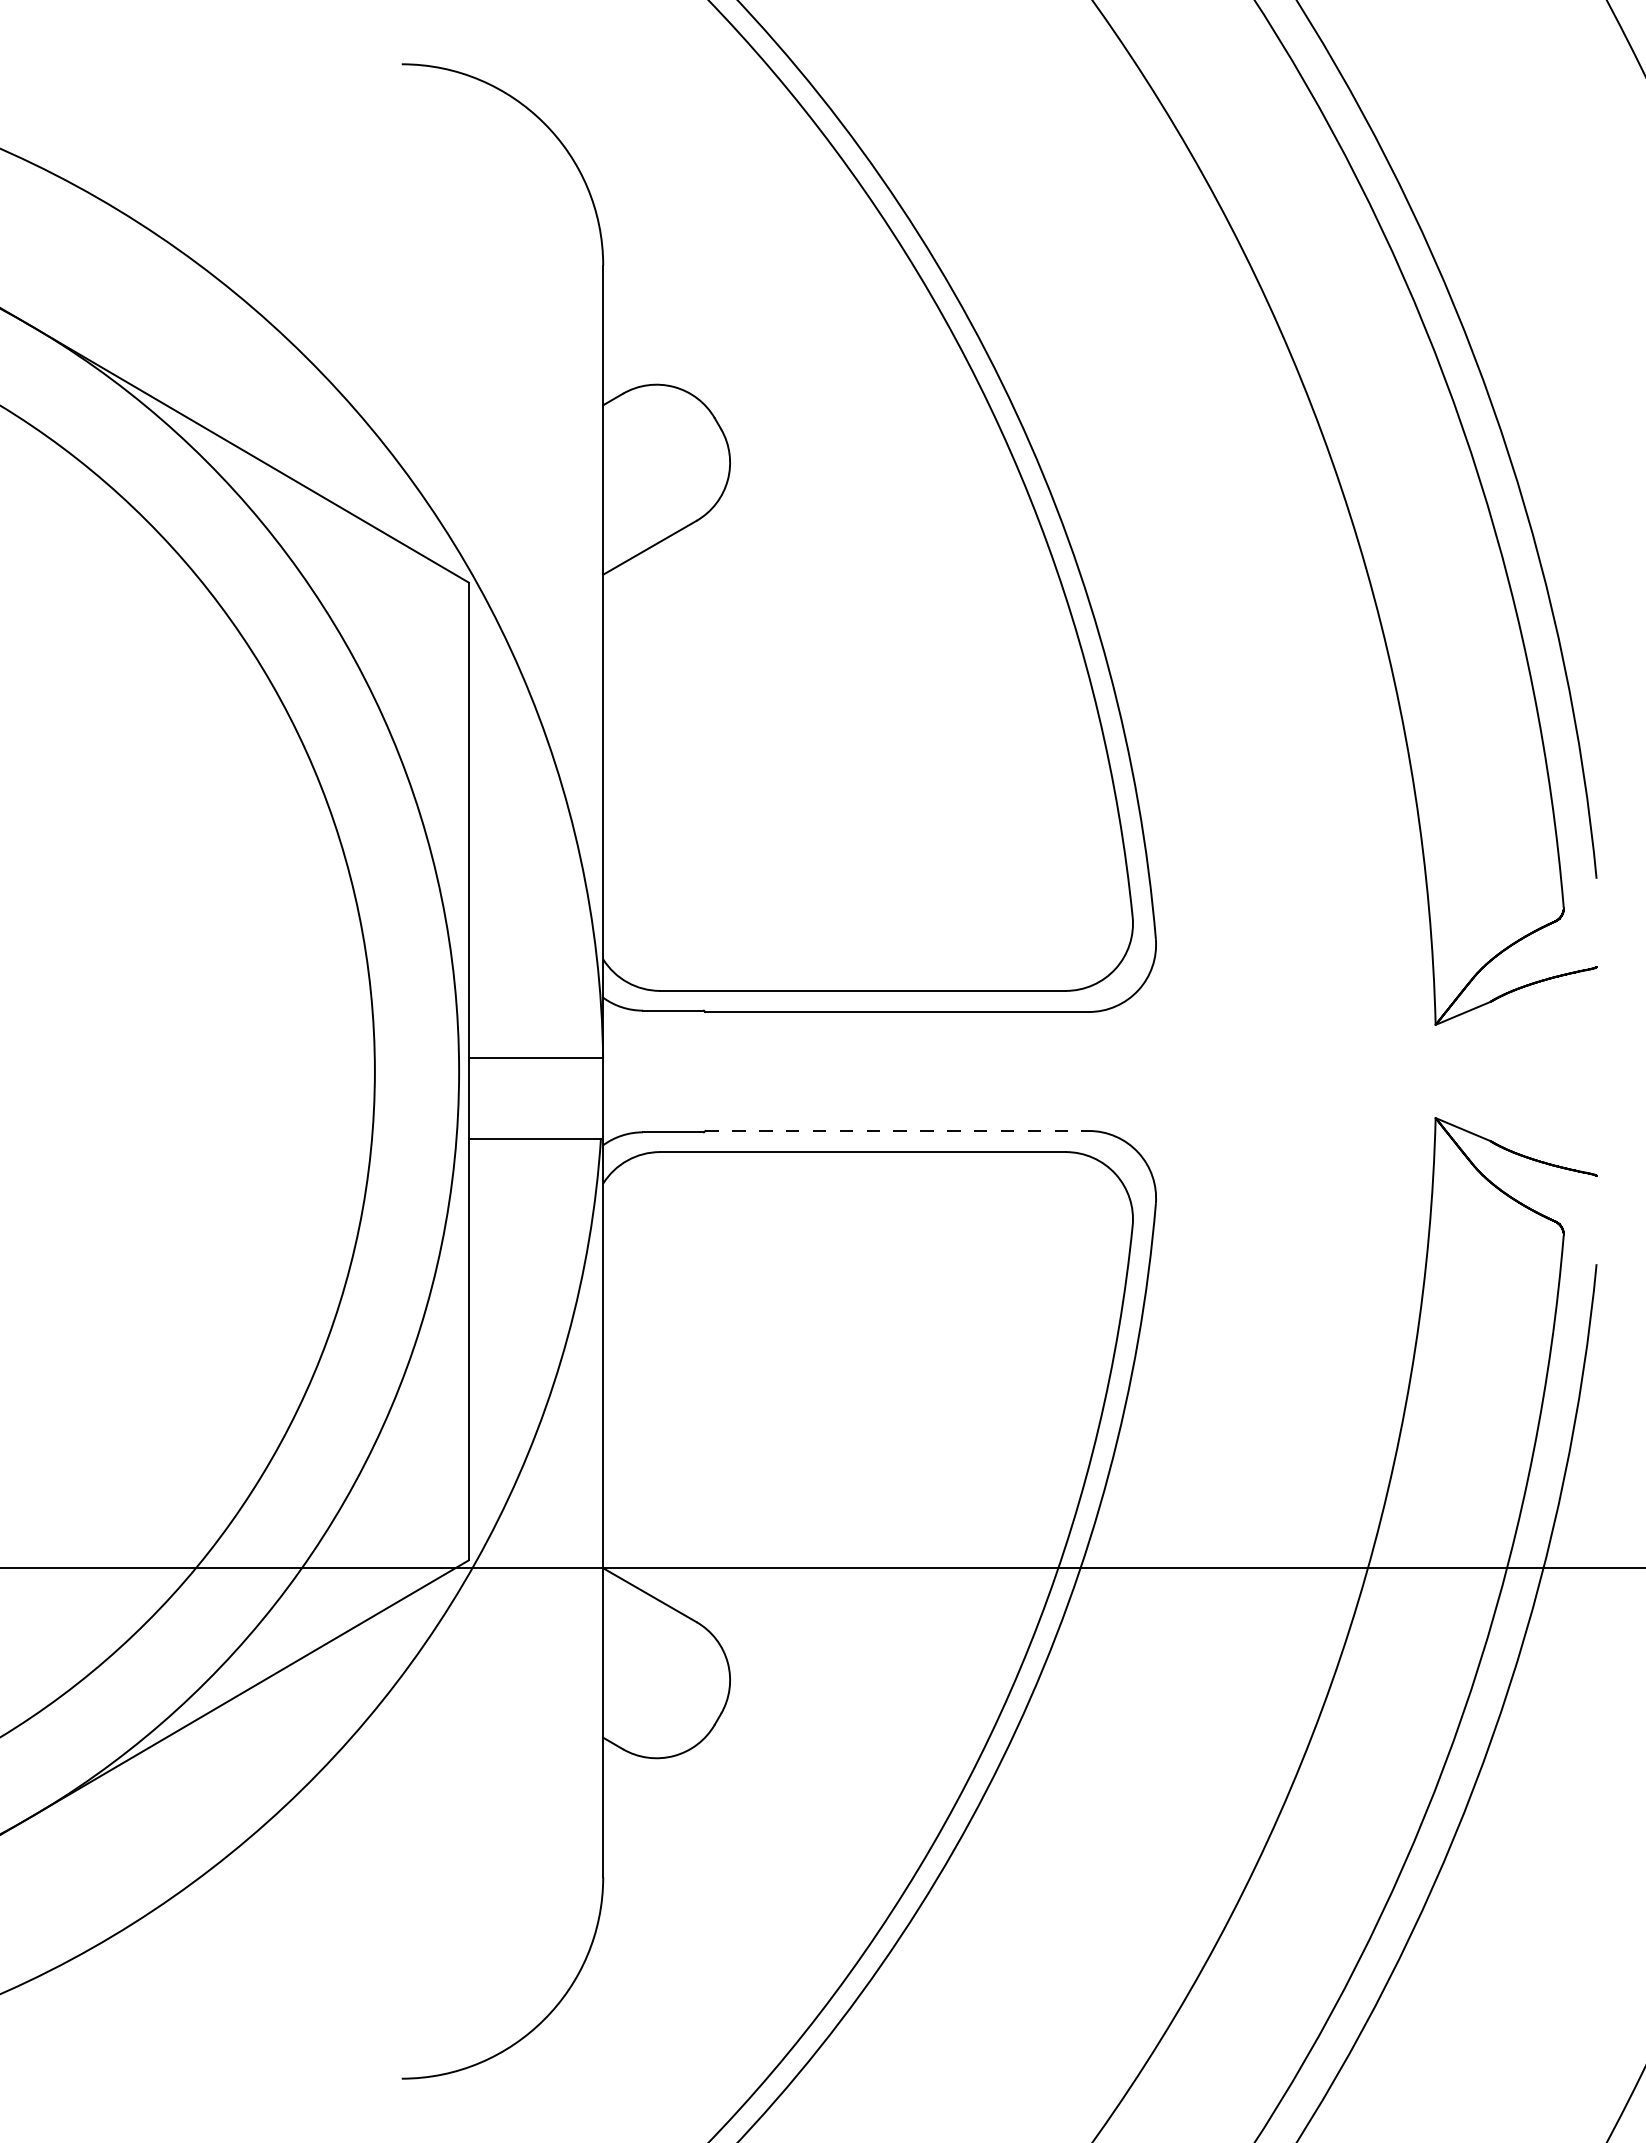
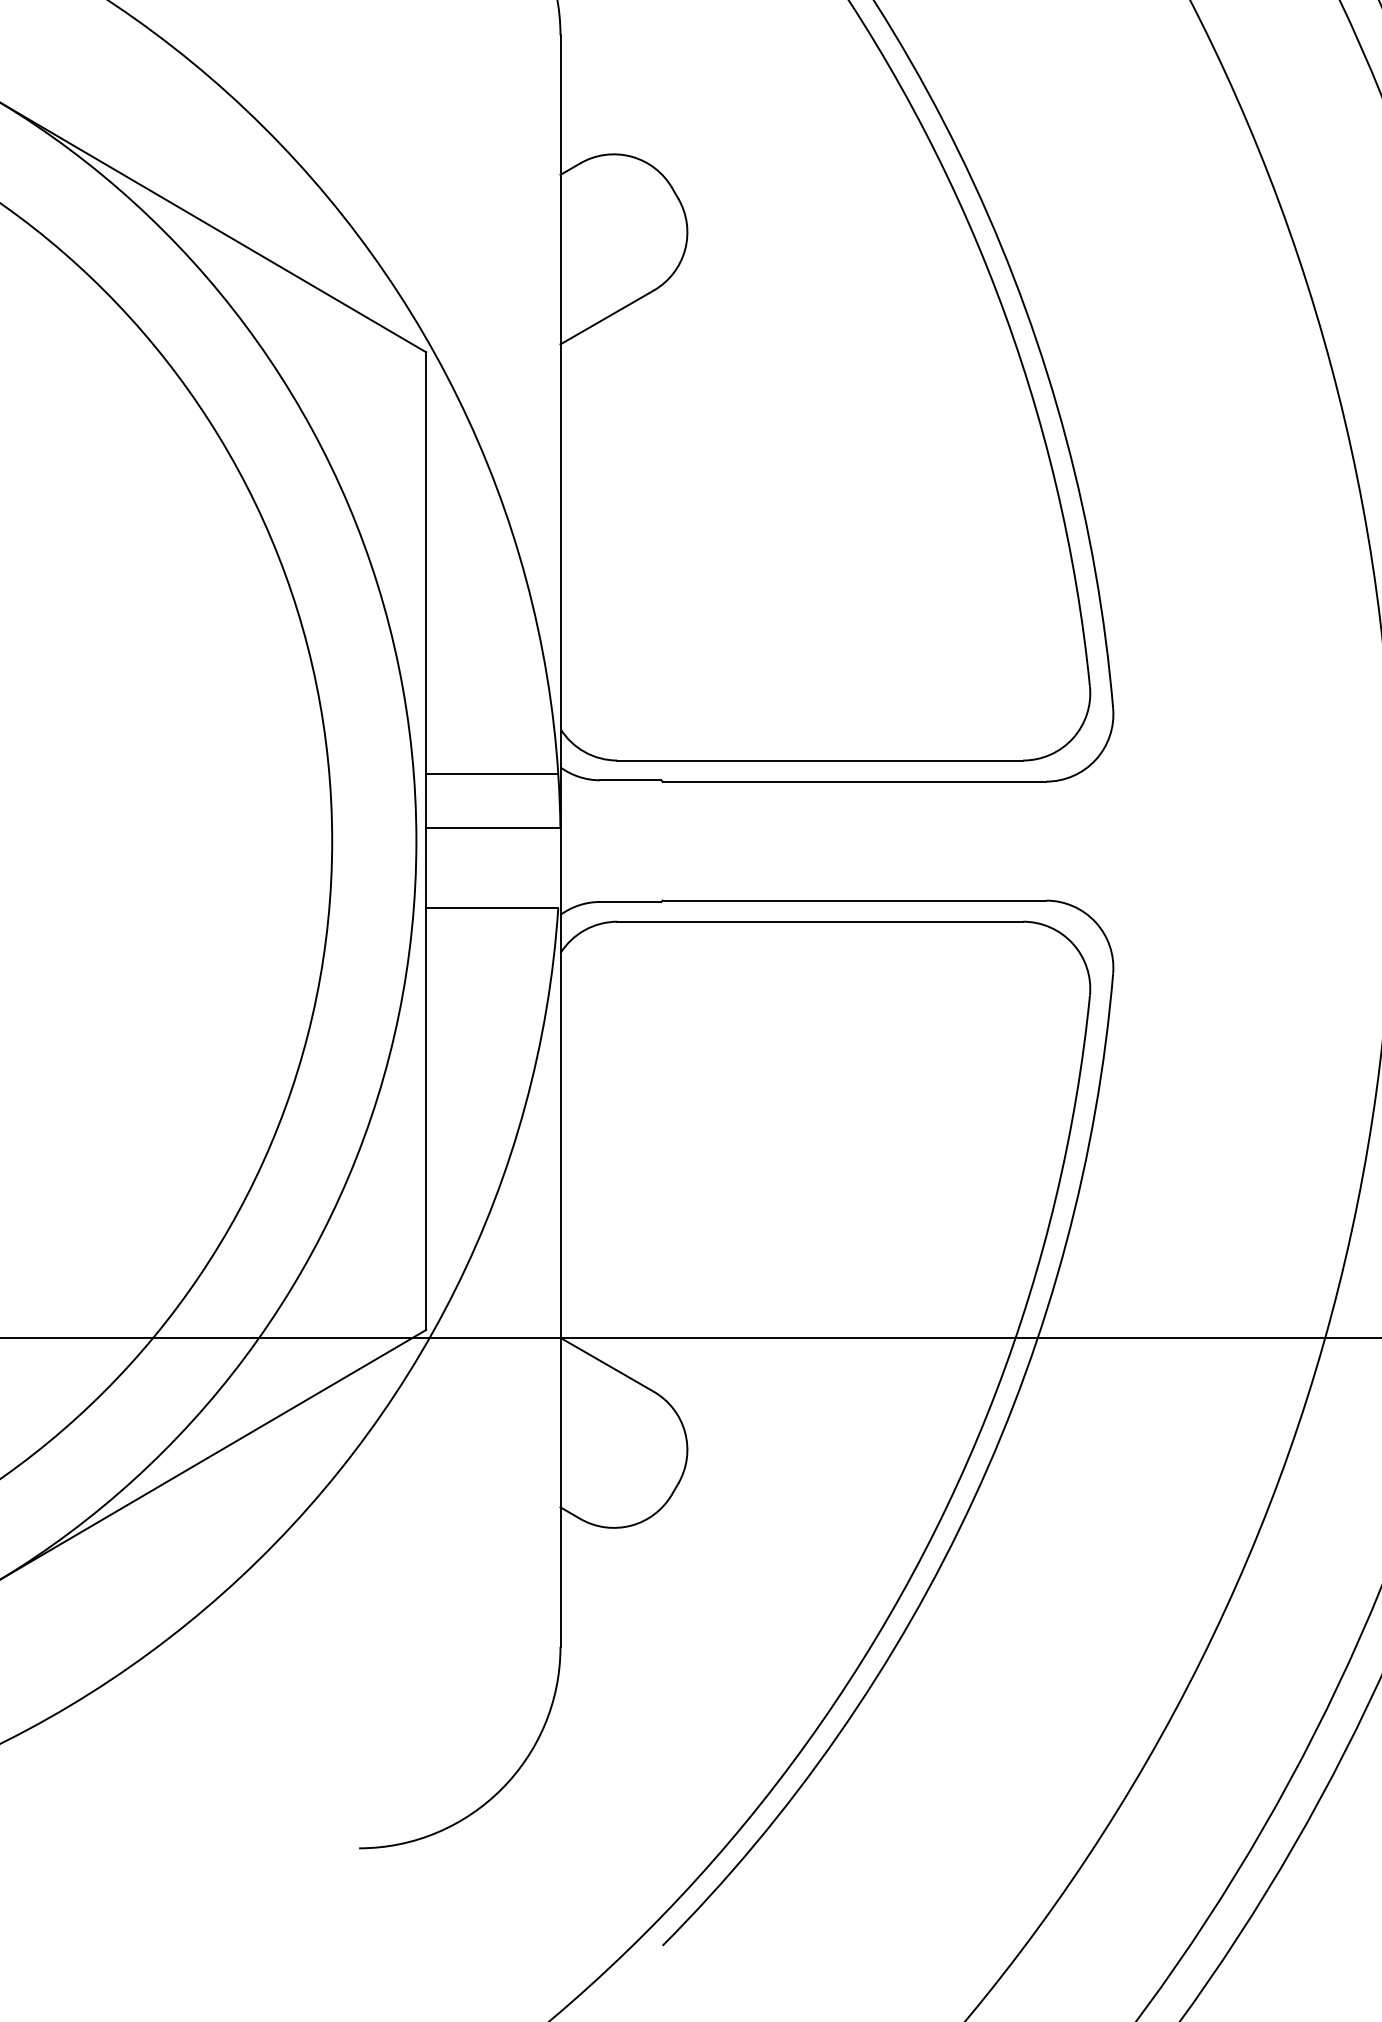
line: (534, 1004) -> (491, 774), added
line: (897, 1130) -> (854, 900), dashed -> solid

